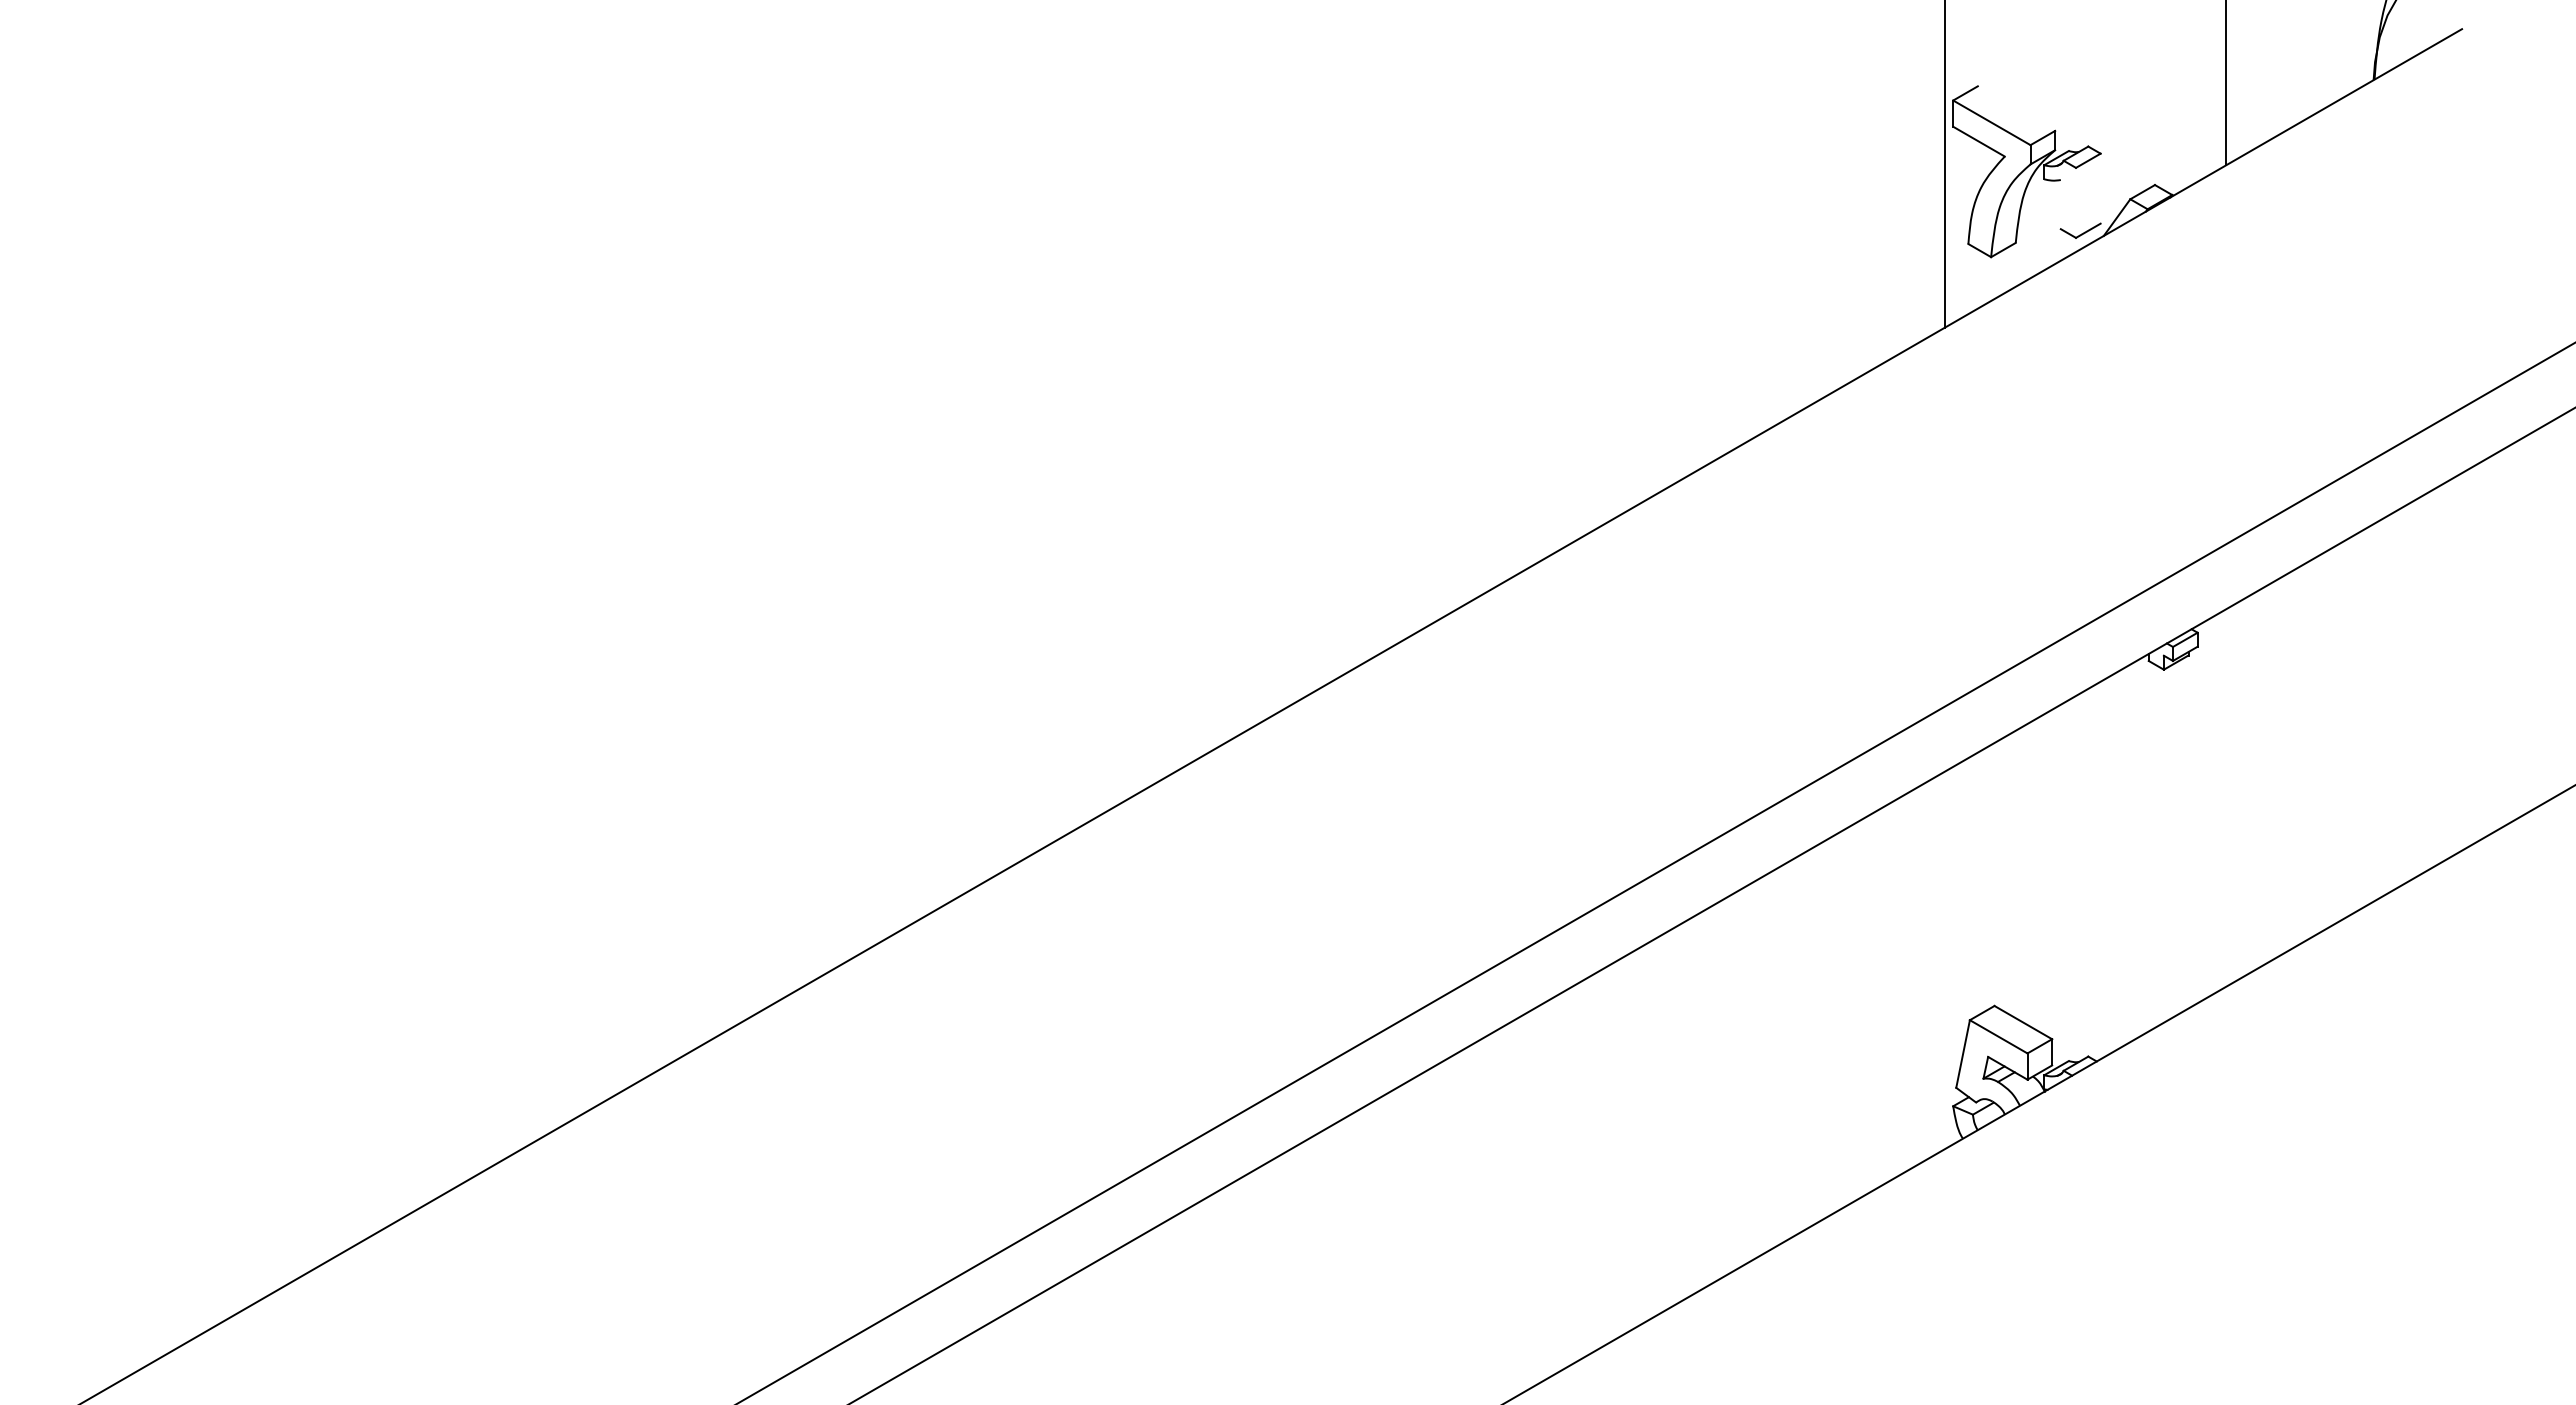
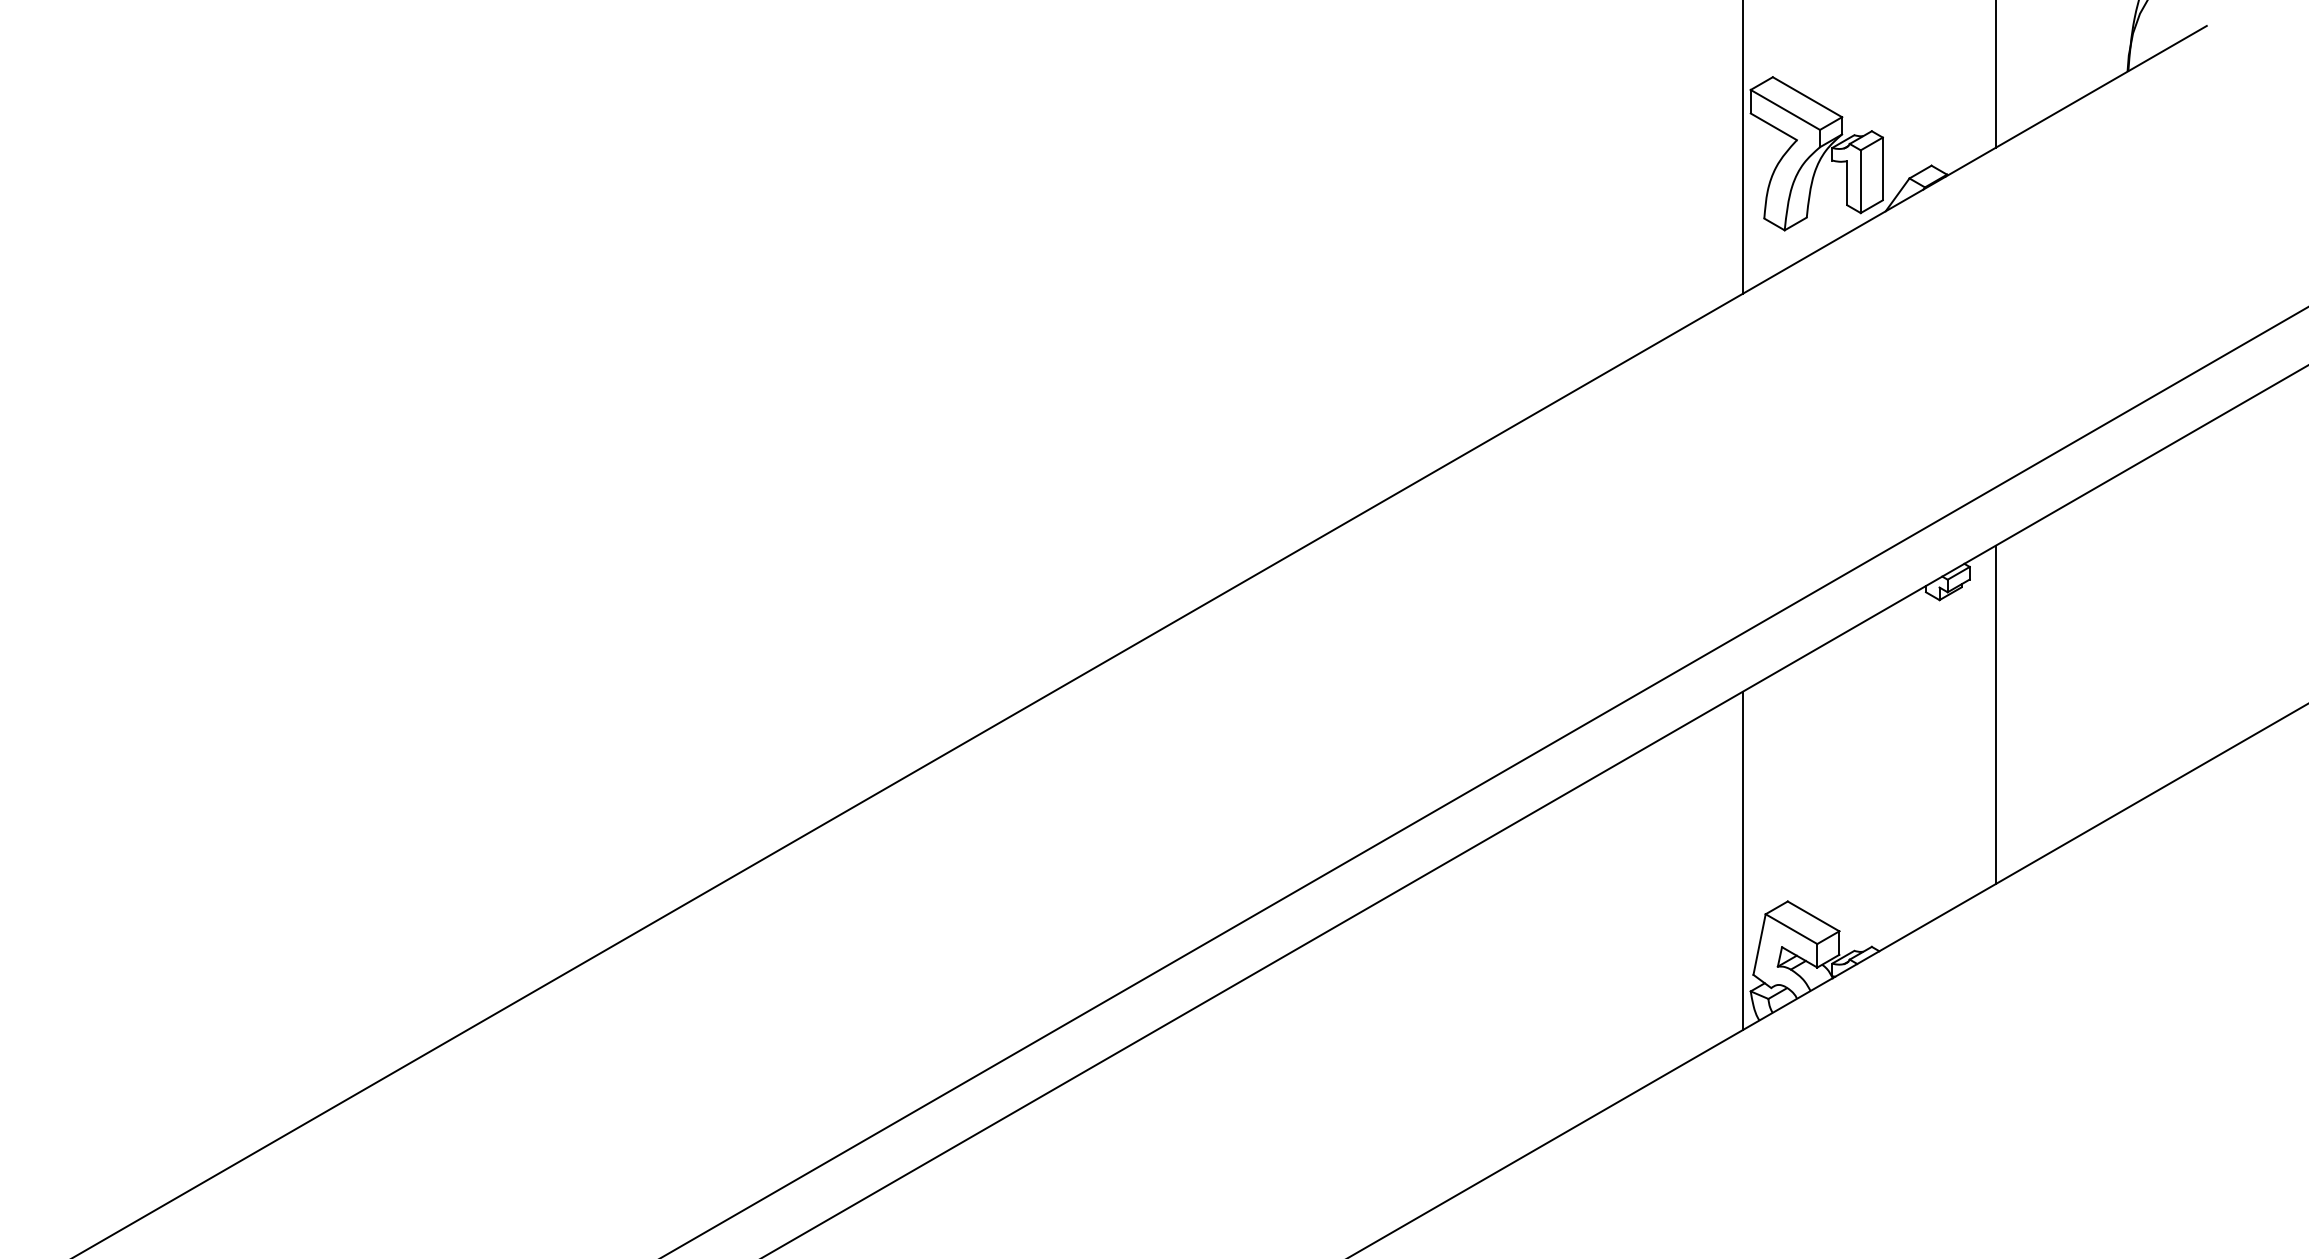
line: (2016, 108) -> (1807, 97), added
line: (2100, 188) -> (1882, 168), added
line: (2076, 202) -> (1861, 181), added
line: (2060, 204) -> (1846, 183), added
line: (2226, 797) -> (1995, 714), added
line: (1944, 960) -> (1742, 860), added

